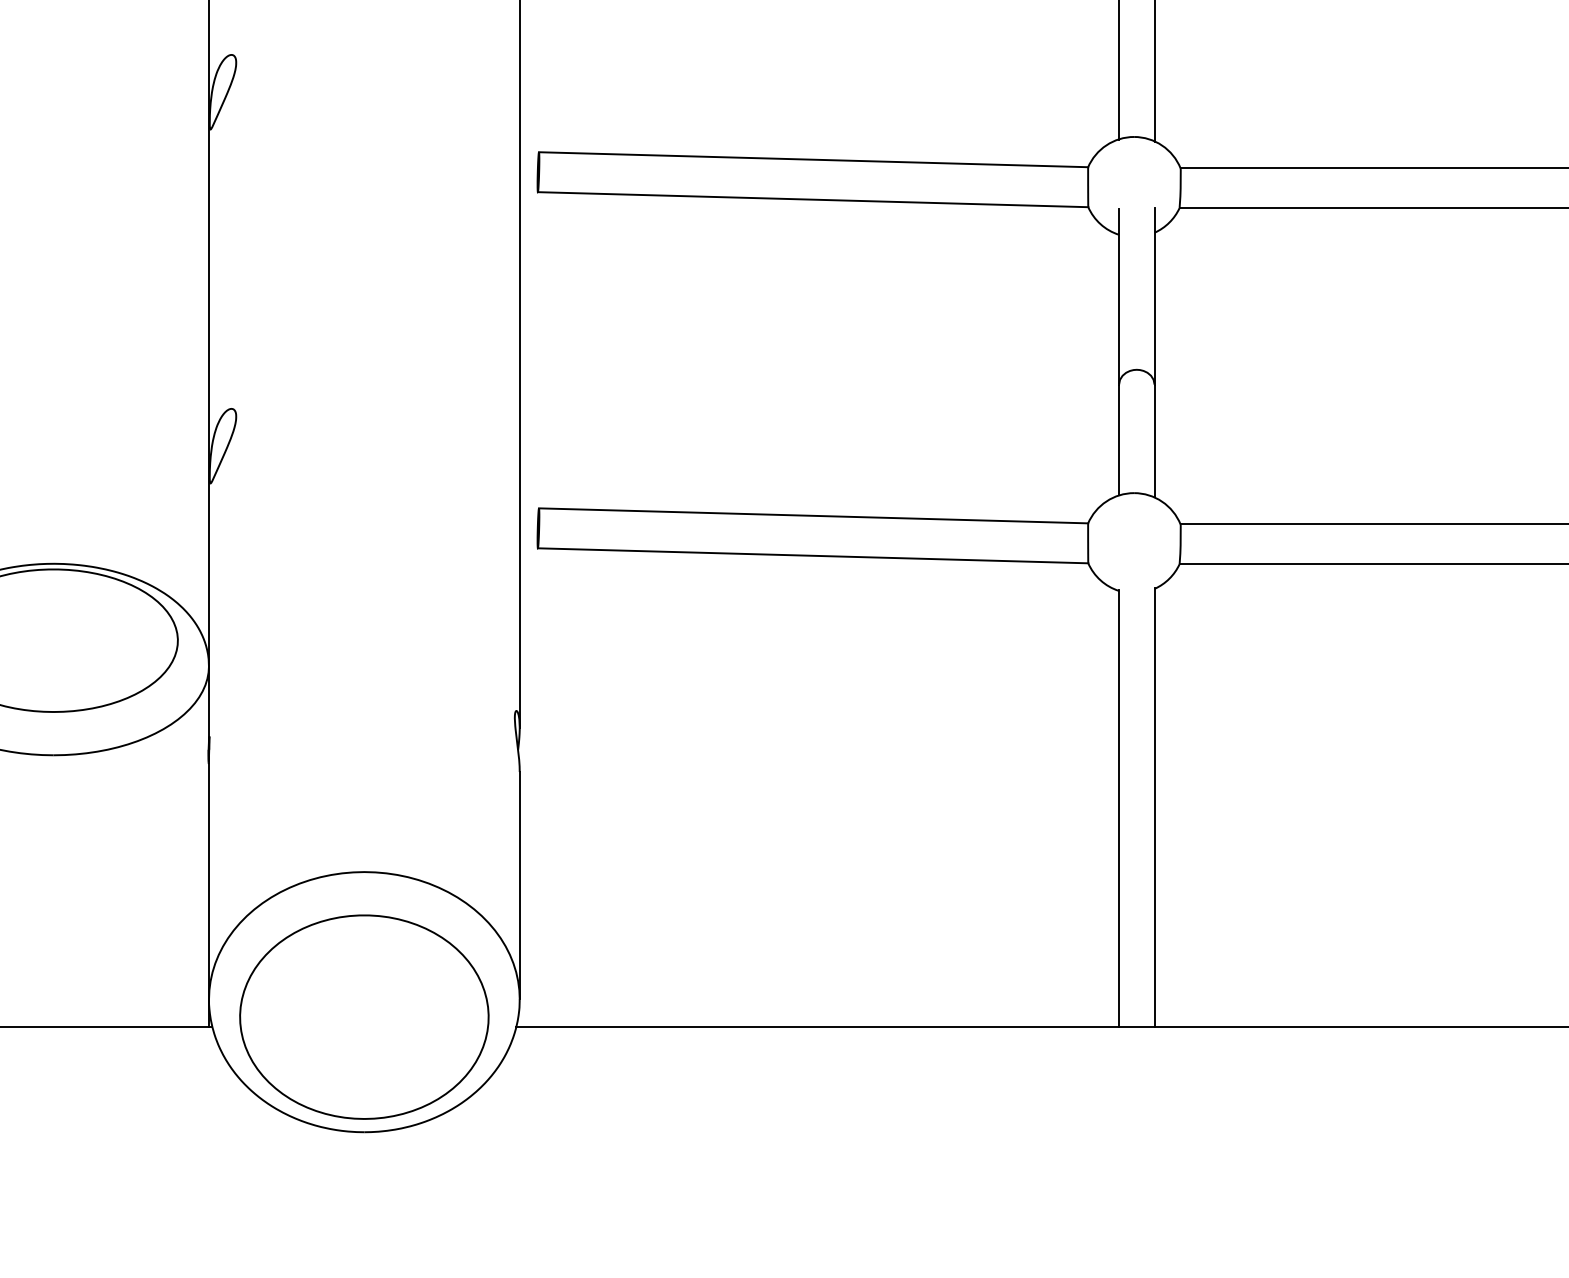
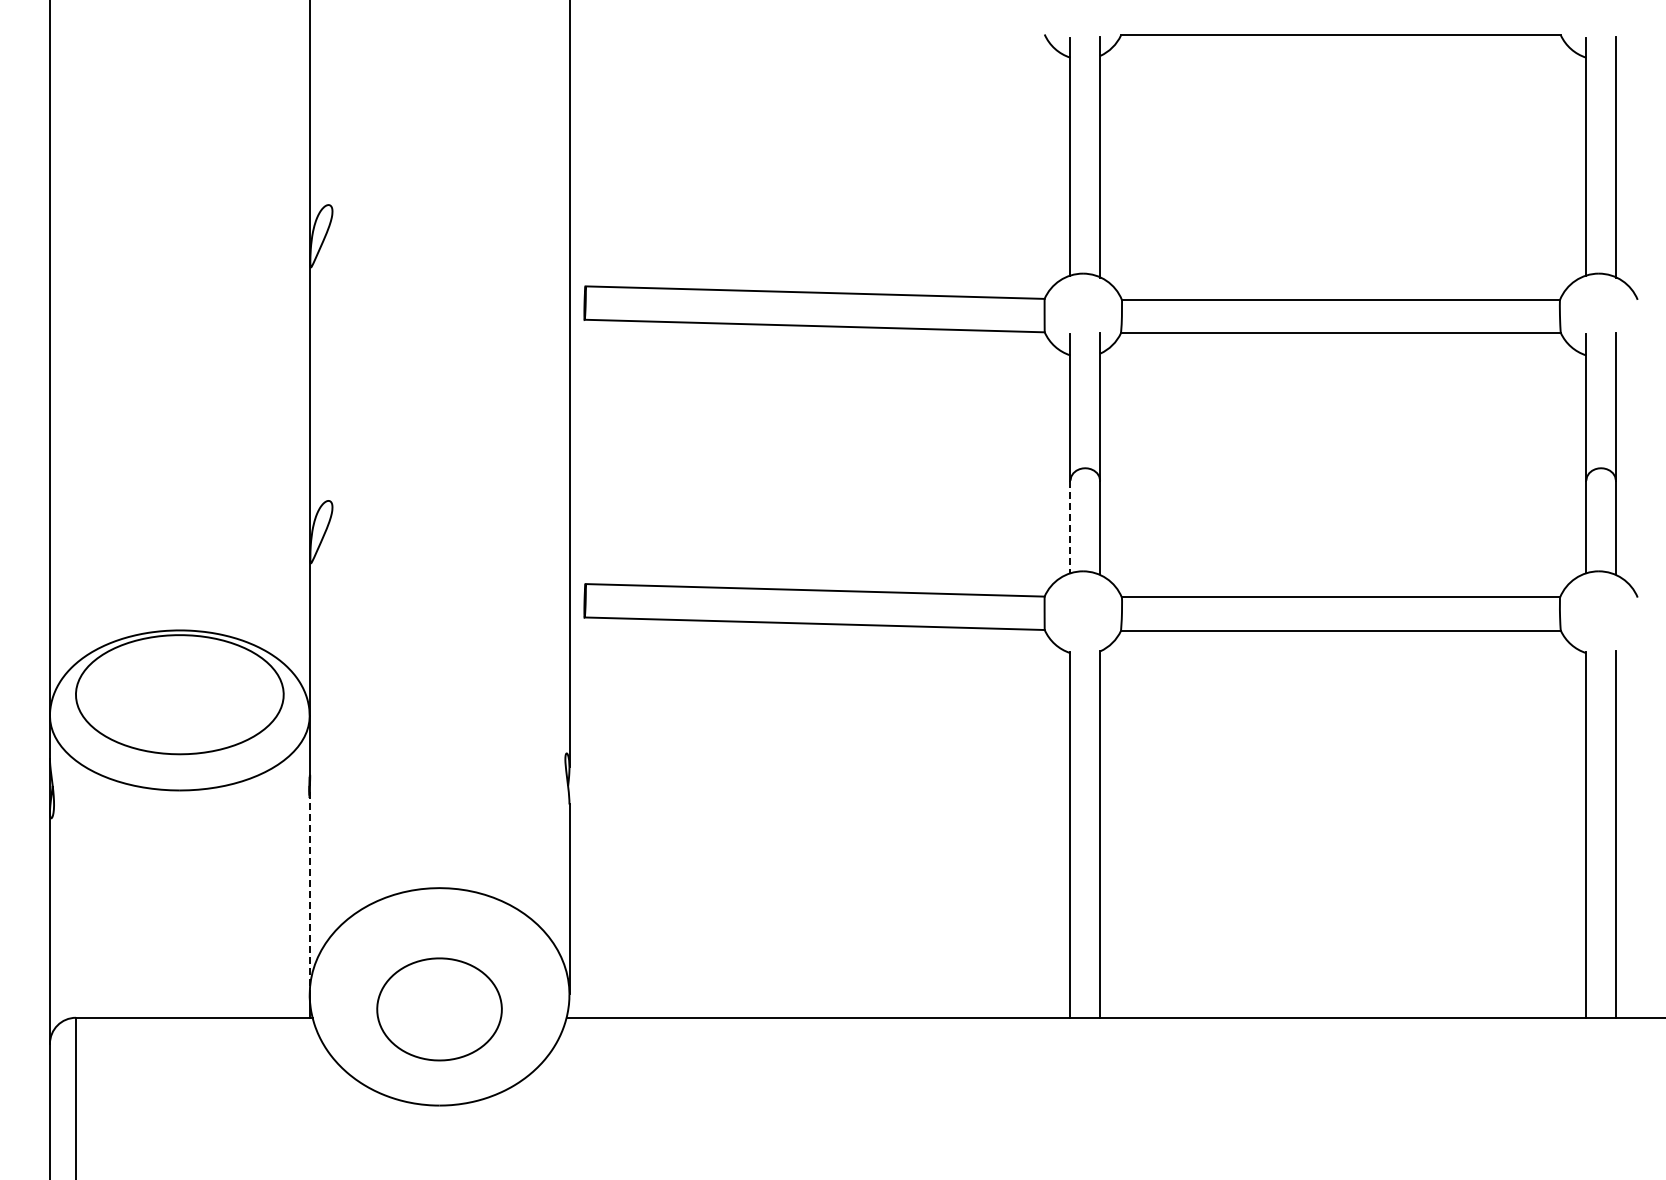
line: (1119, 440) -> (1070, 527), solid -> dashed
line: (208, 878) -> (309, 893), solid -> dashed
part: (364, 1017) -> (439, 1009), size x0.6

